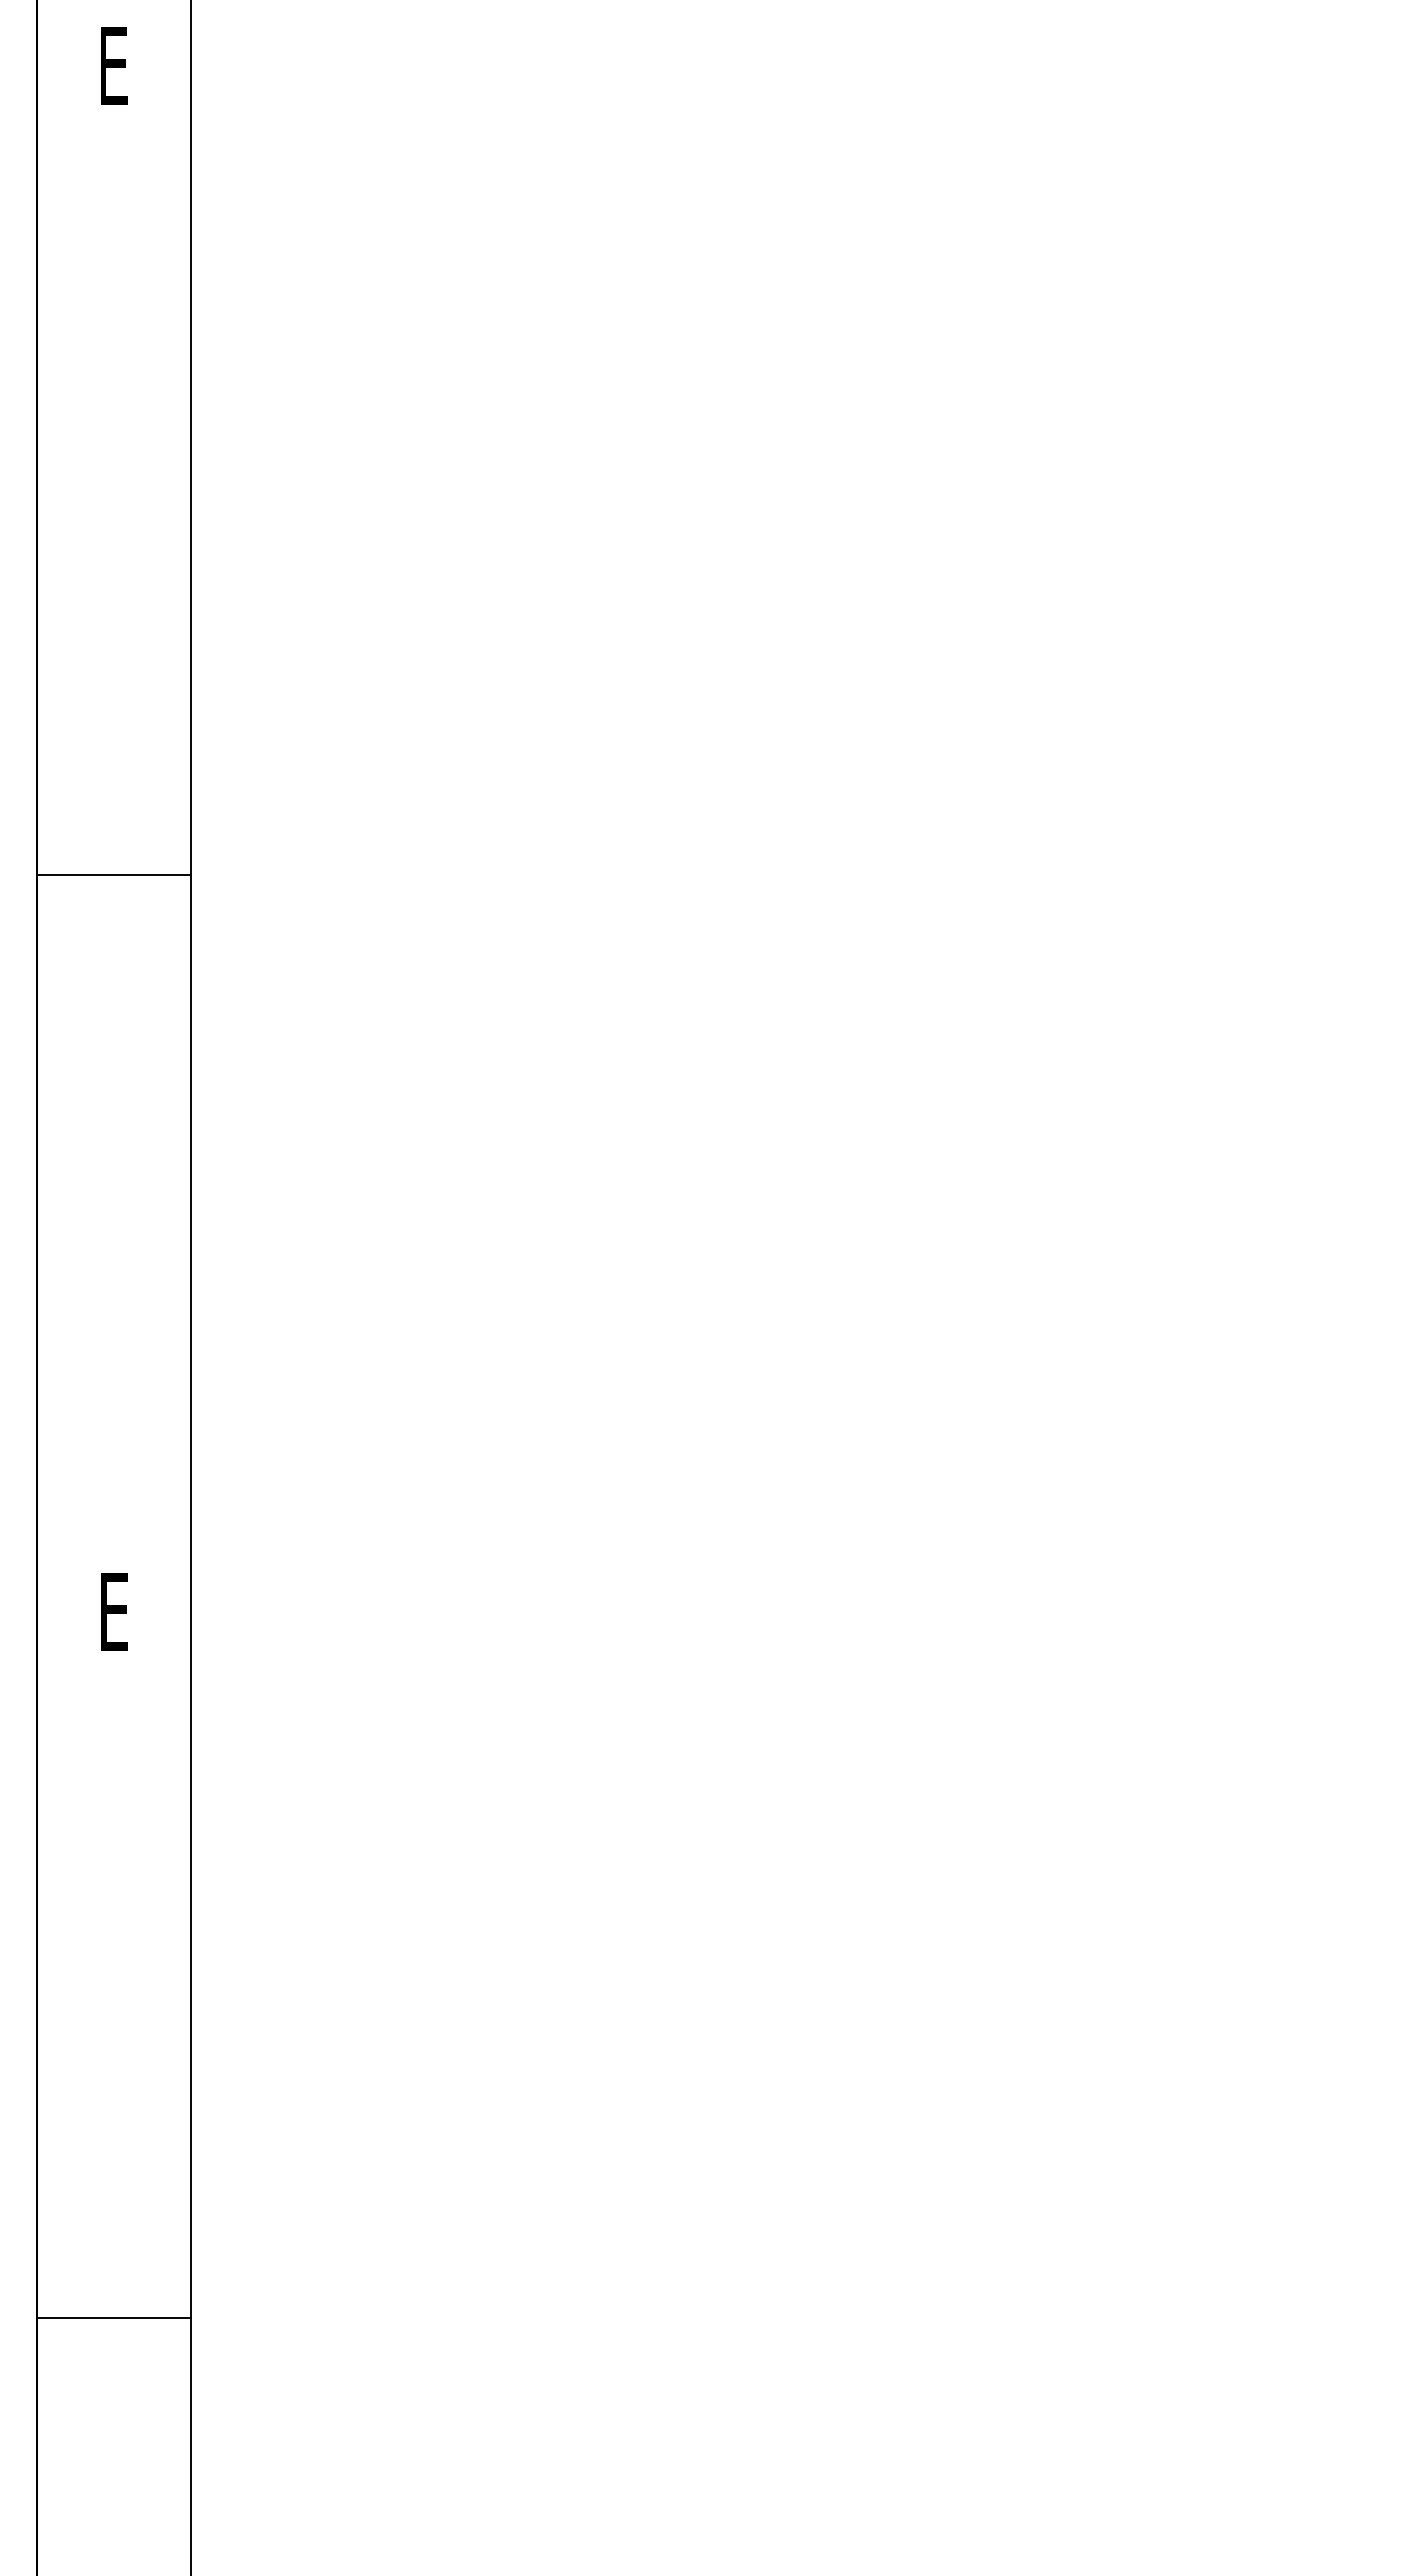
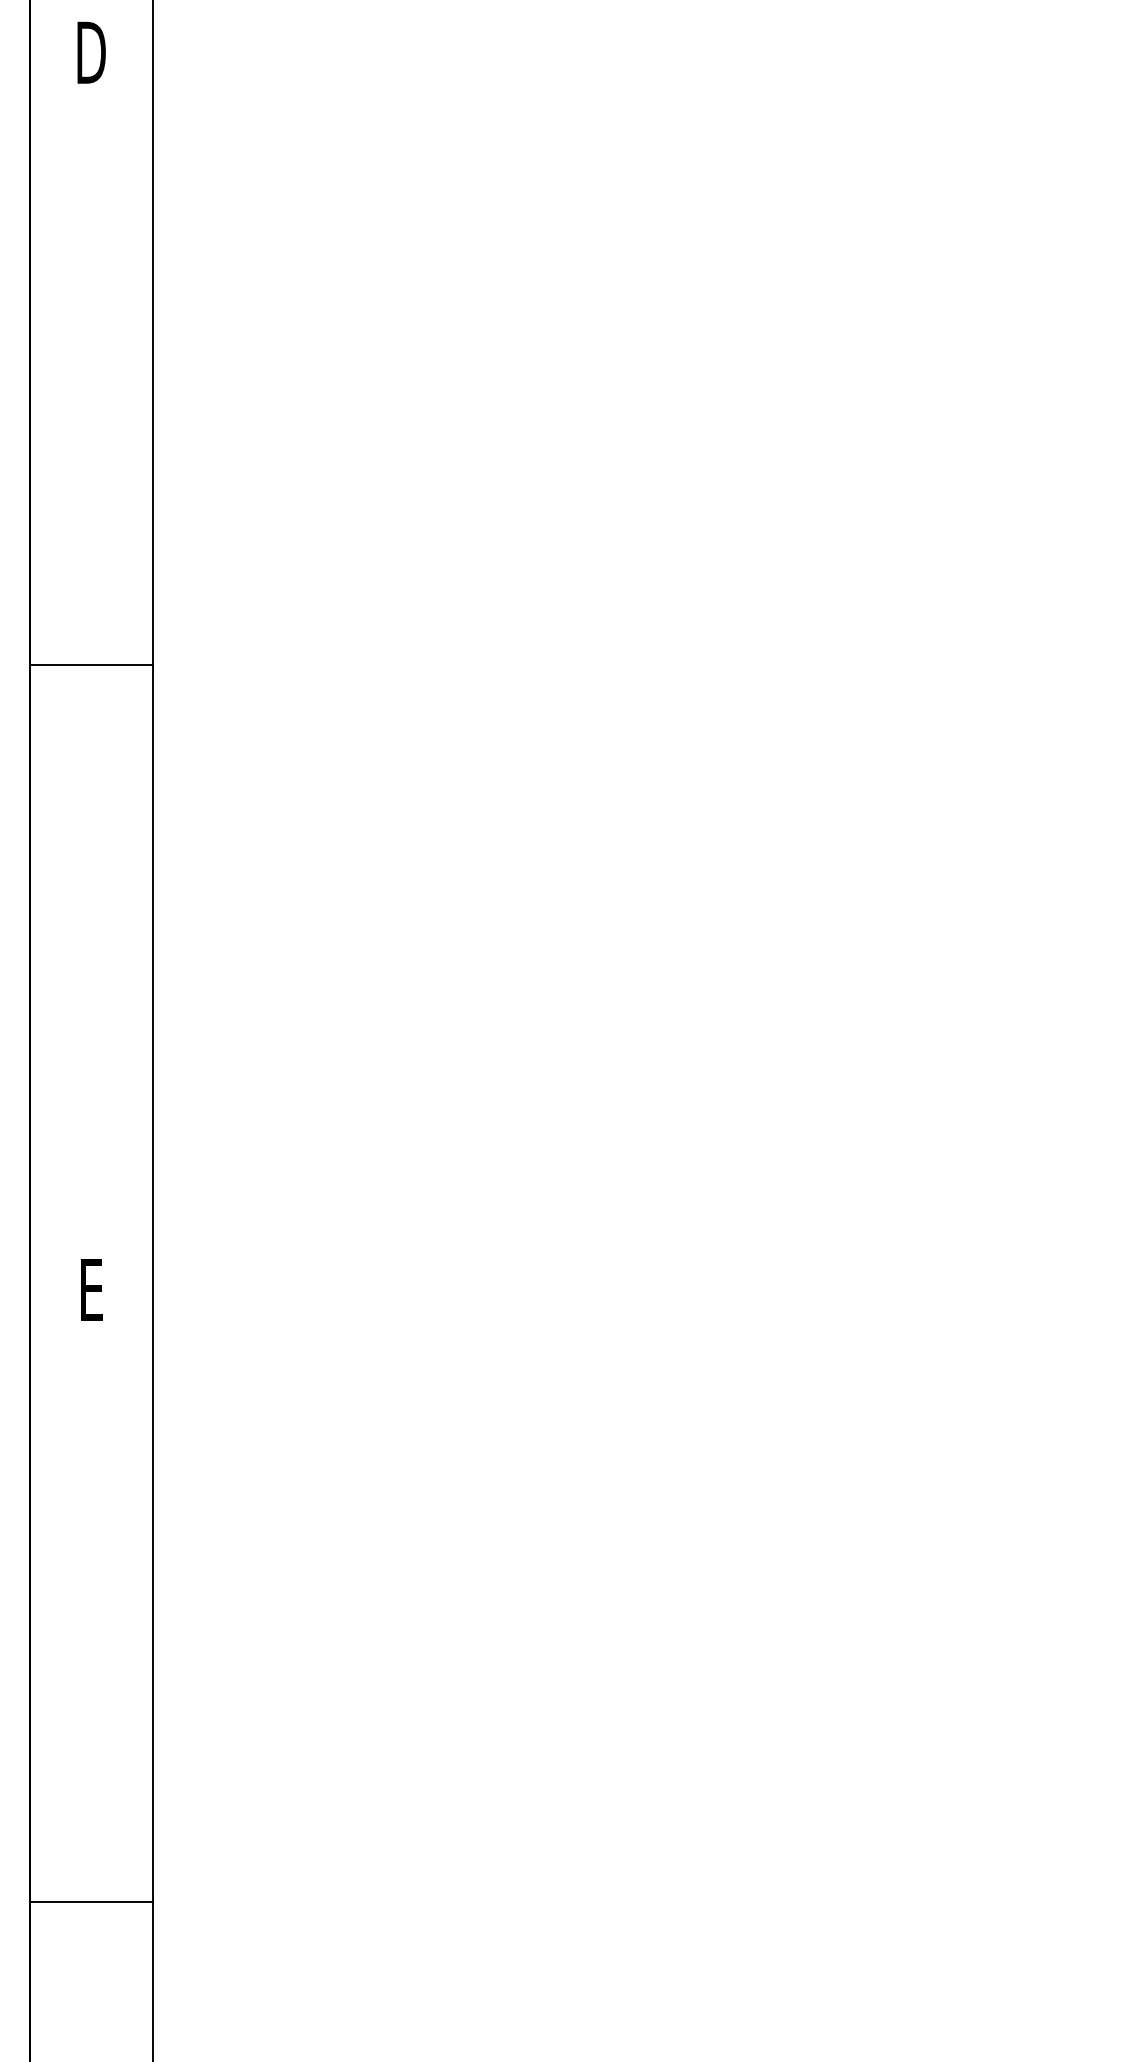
text: (113, 65) -> (91, 52), E -> D
line: (113, 875) -> (91, 664), moved
line: (113, 2317) -> (91, 1902), moved

